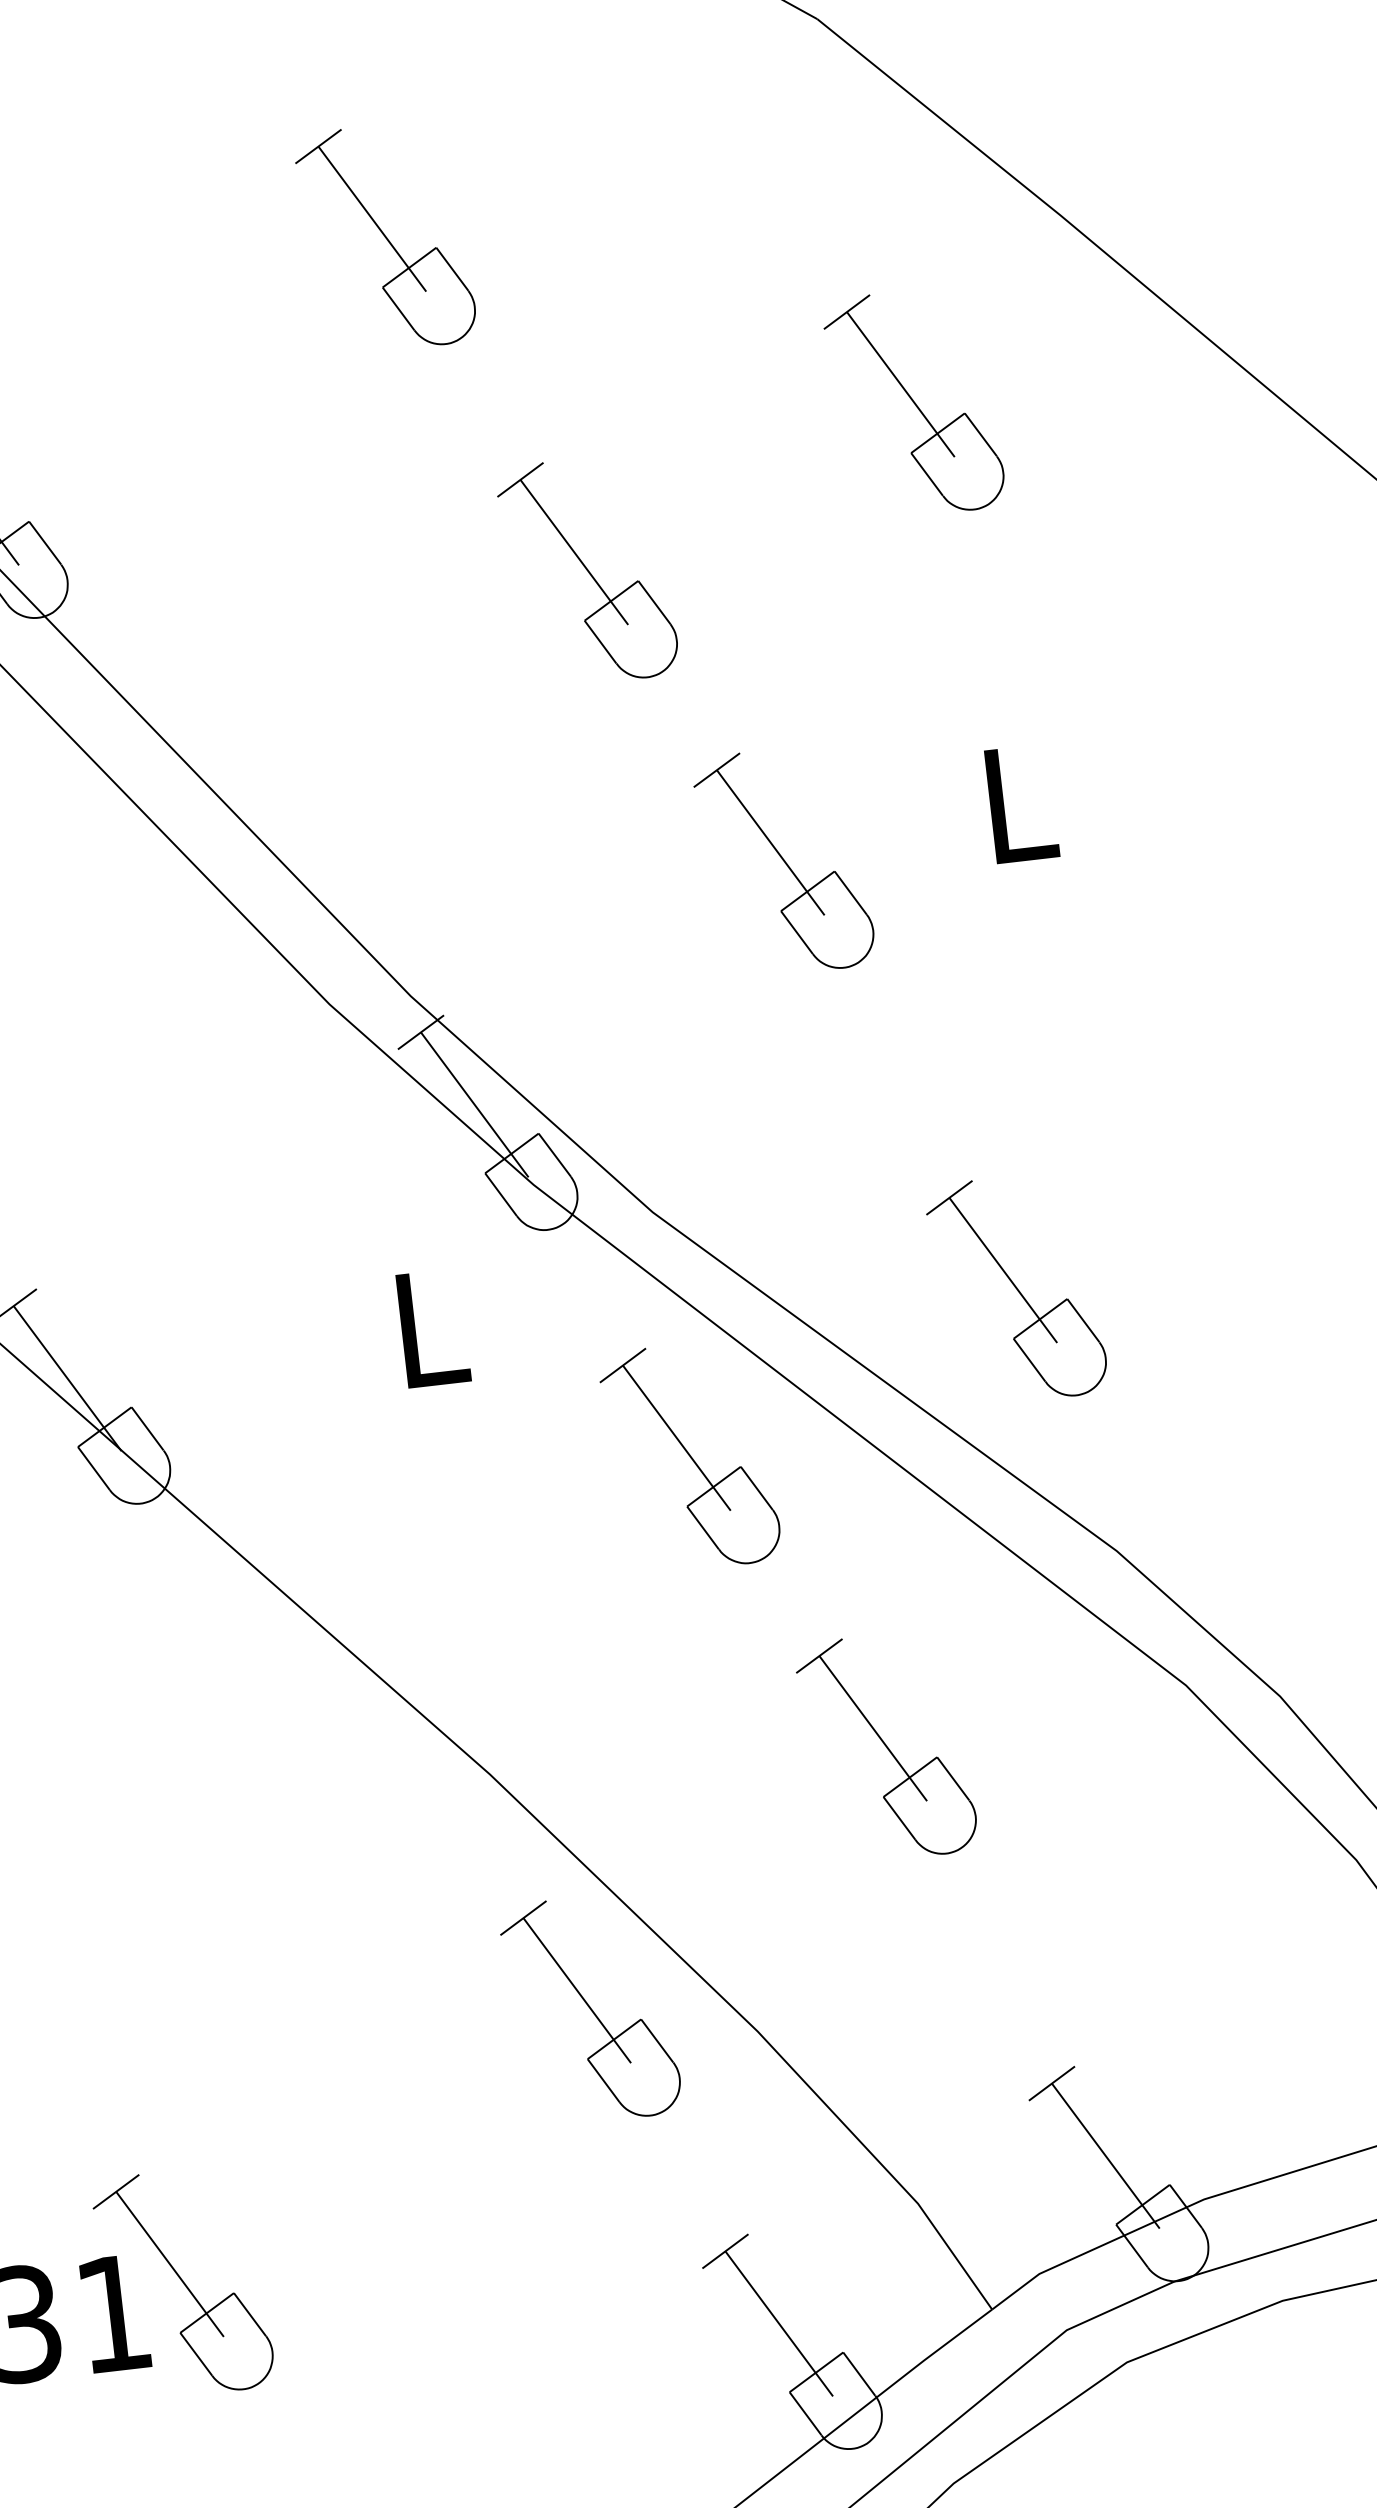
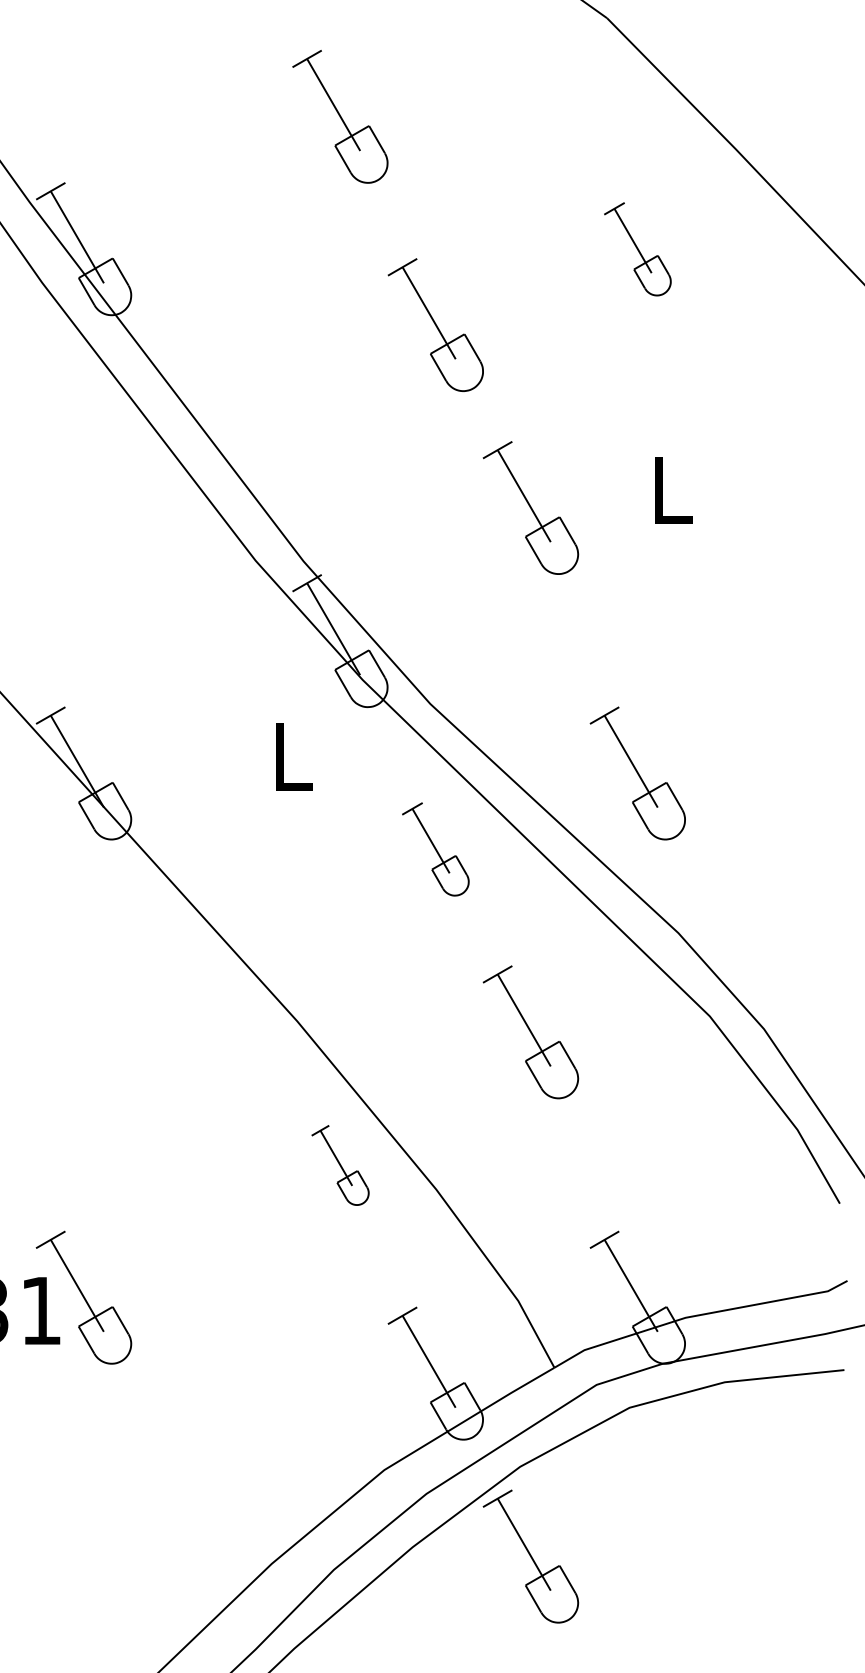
part: (913, 403) -> (637, 249), size x0.7
part: (689, 1457) -> (435, 849), size x0.7
part: (591, 2009) -> (340, 1165), size x0.6

